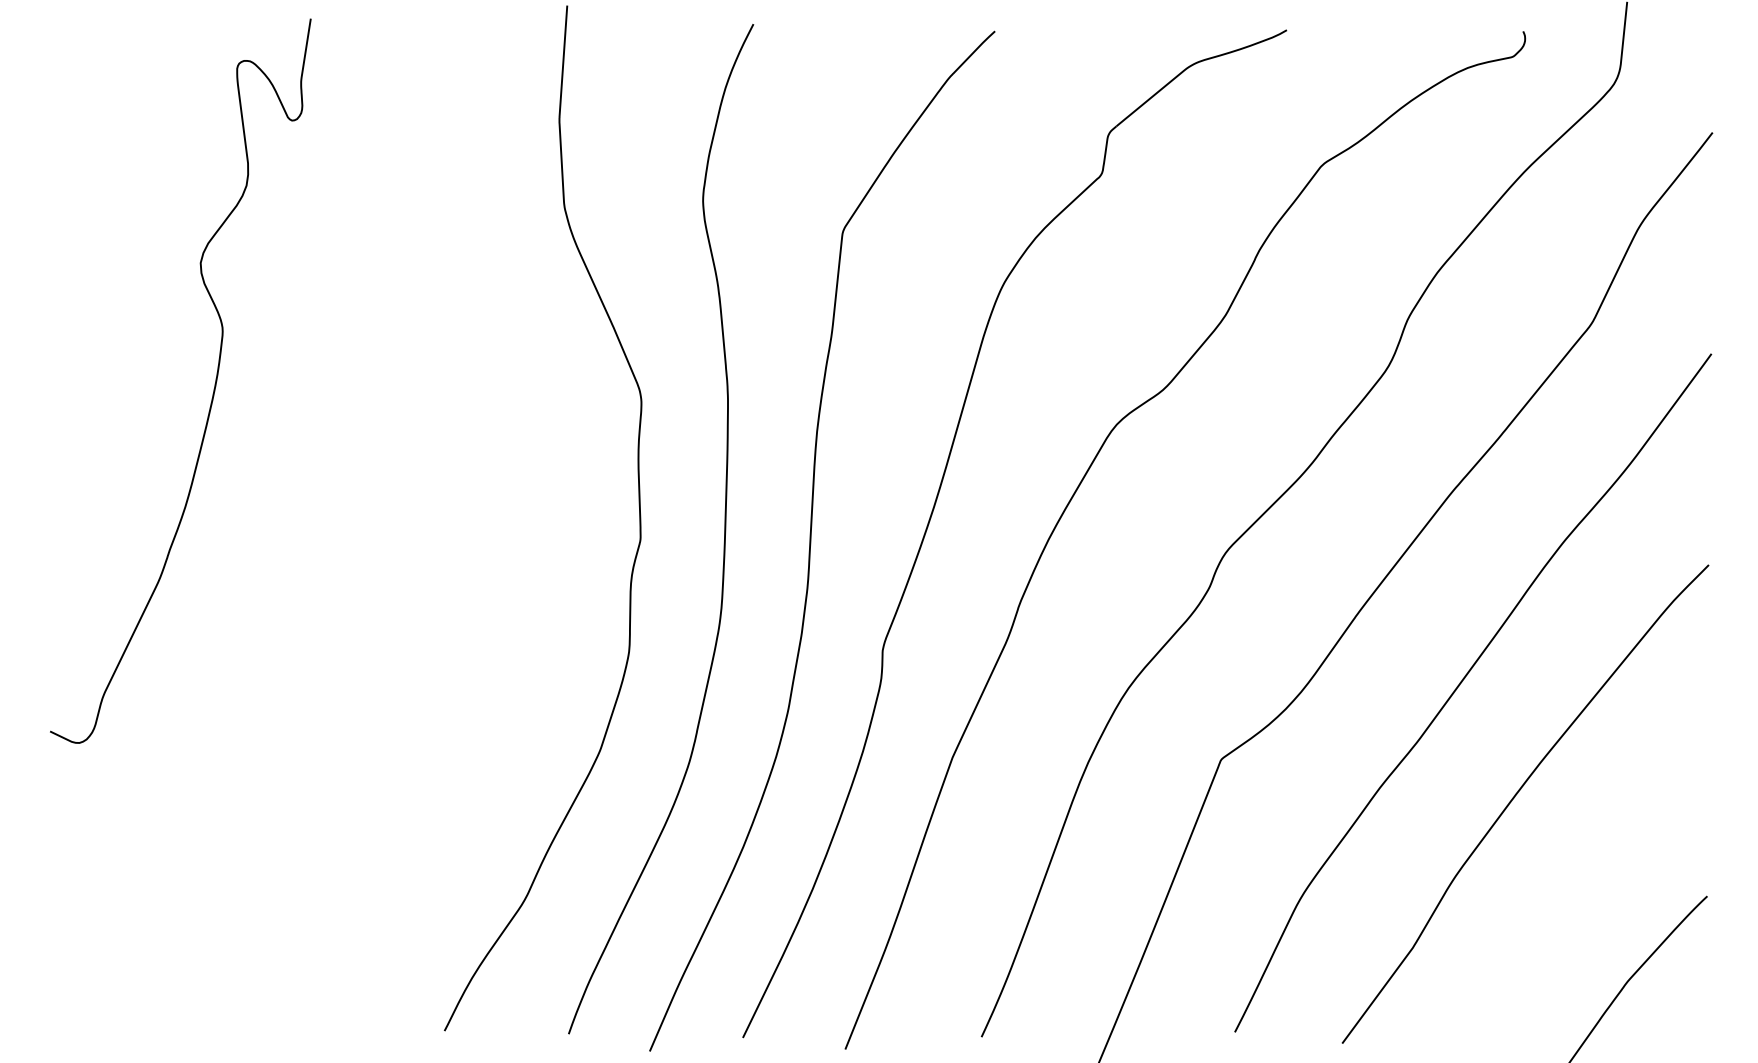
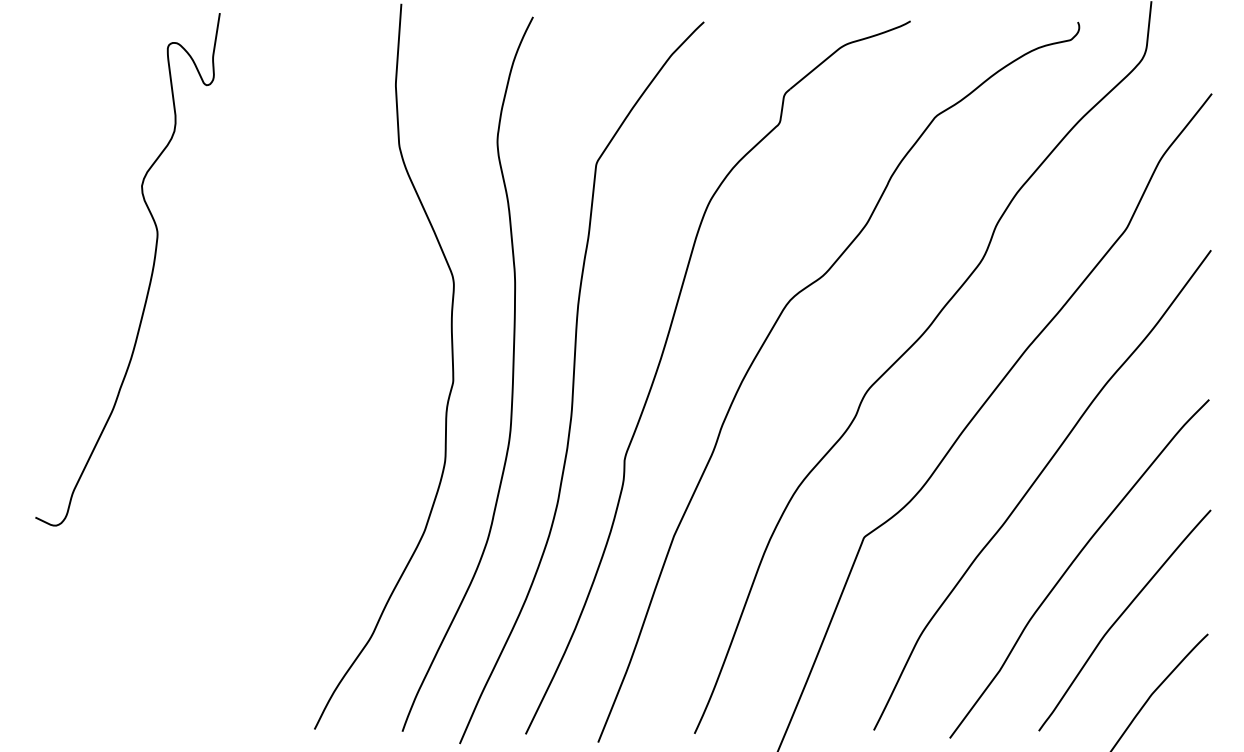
curve: (1584, 871) -> (1121, 616), added

